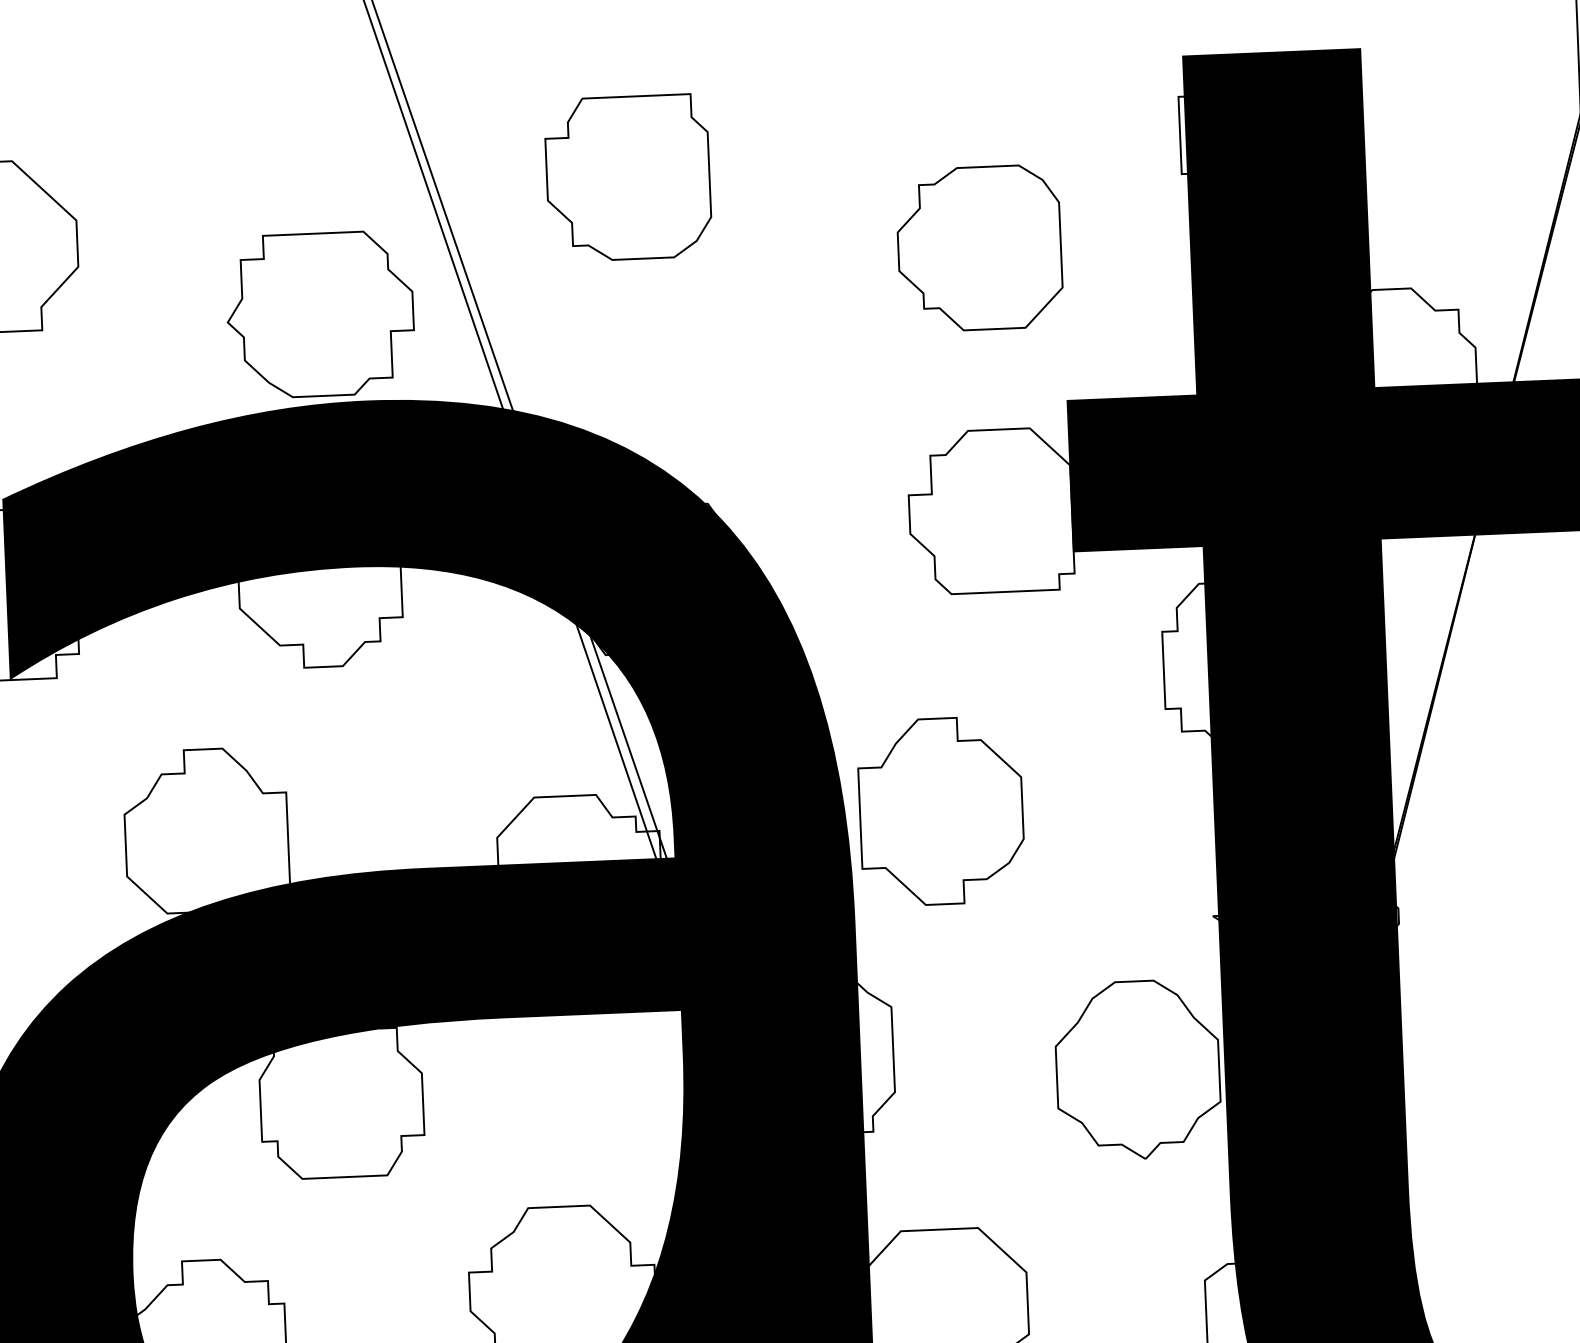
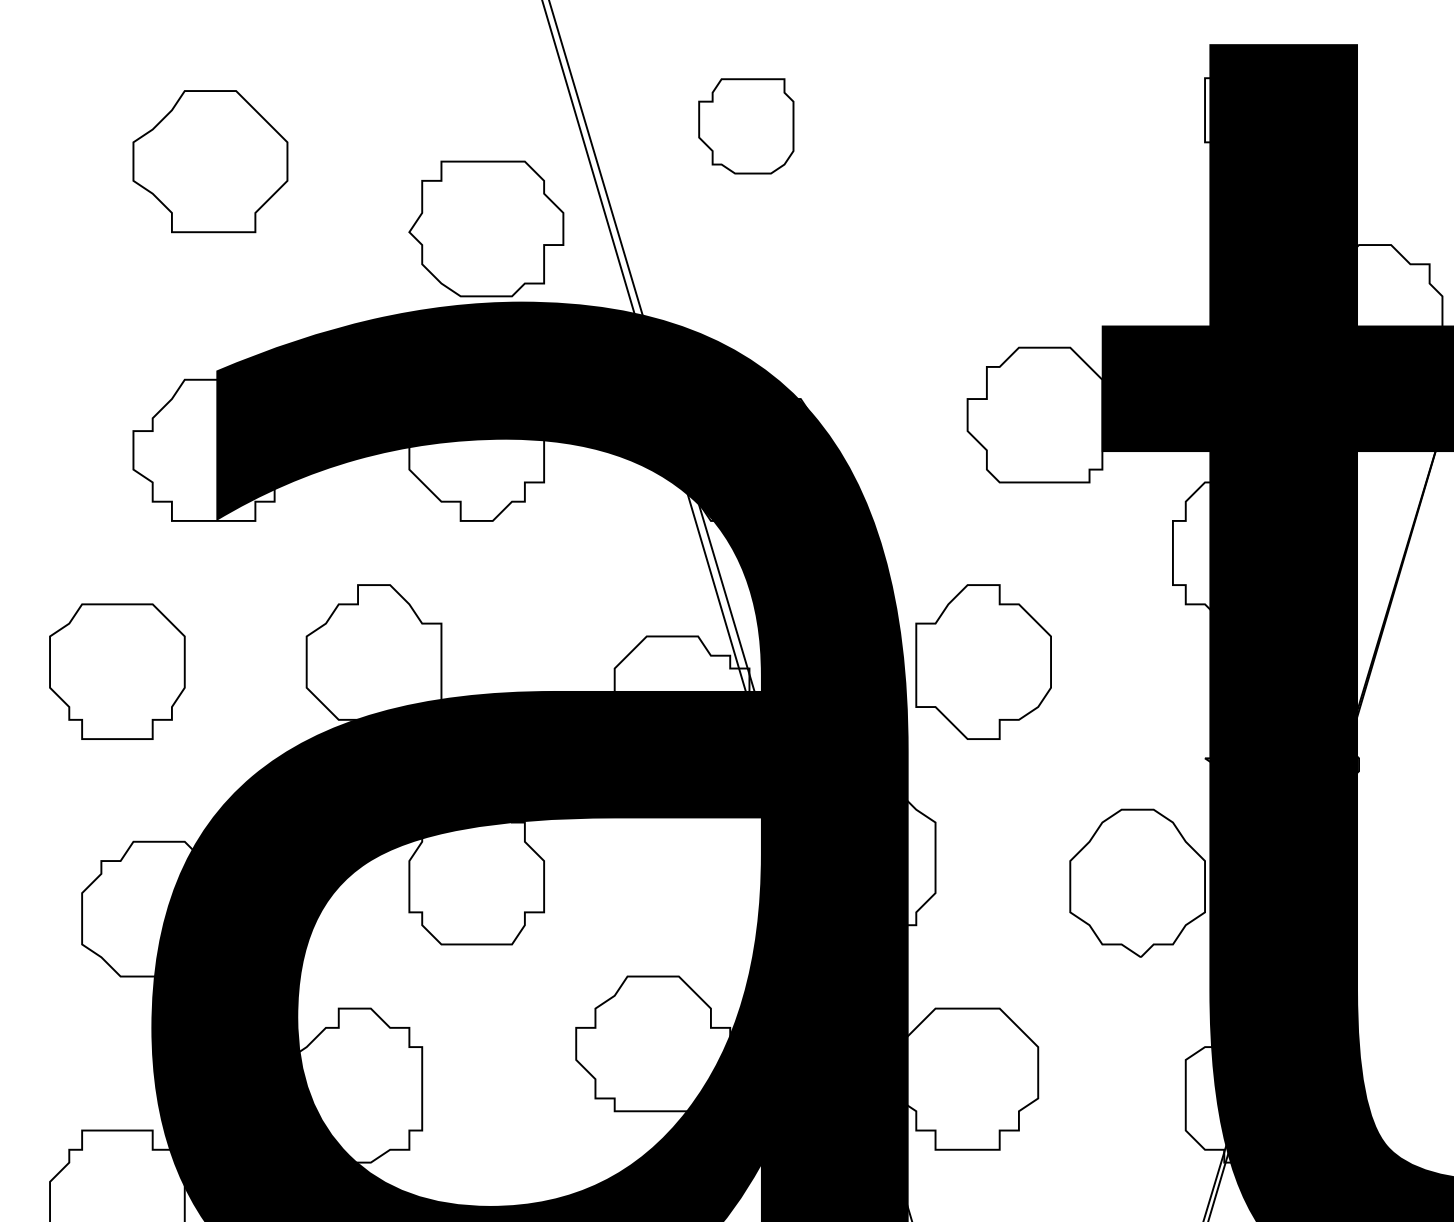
part: (628, 178) -> (746, 126), size x0.7
part: (979, 247) -> (1034, 196), removed

